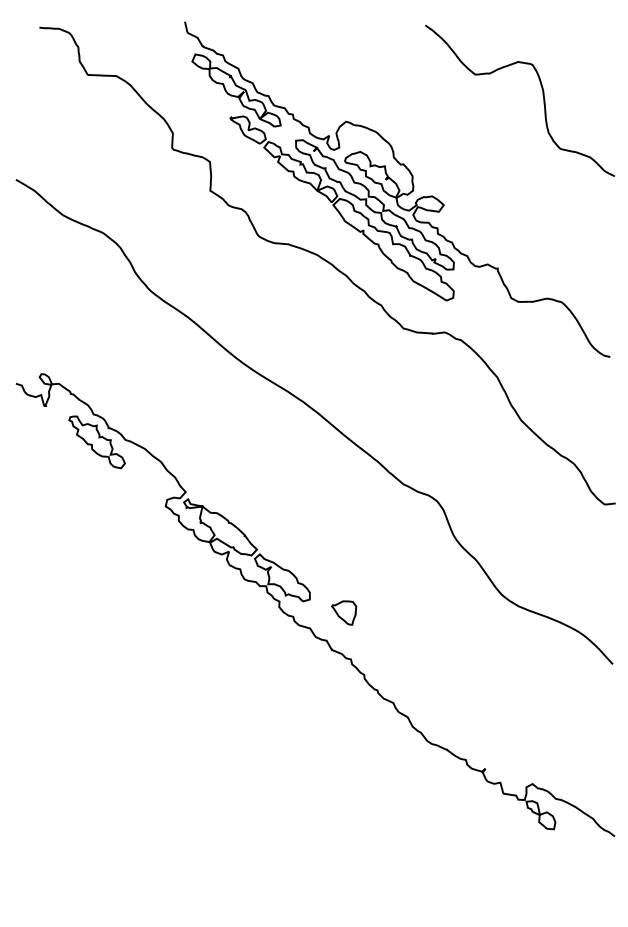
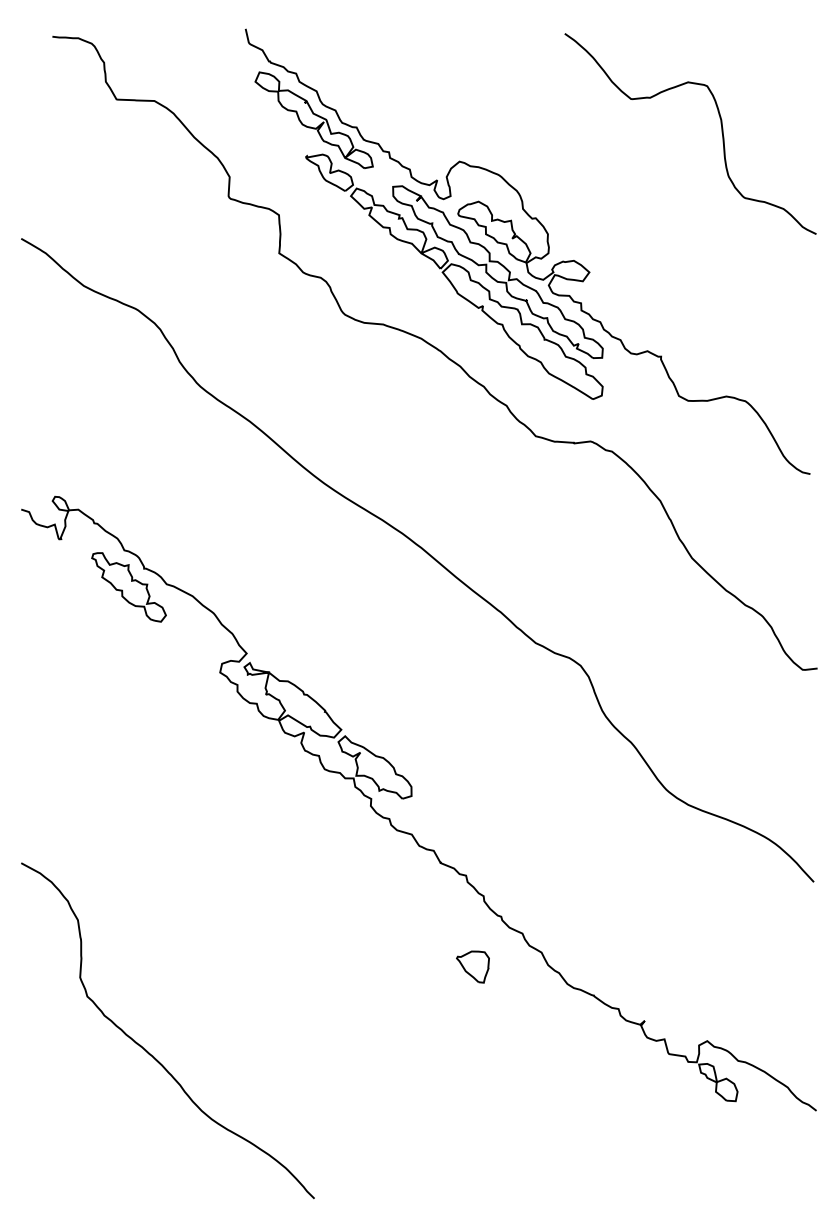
part: (343, 612) -> (472, 966), moved
curve: (111, 791) -> (147, 1050), added

